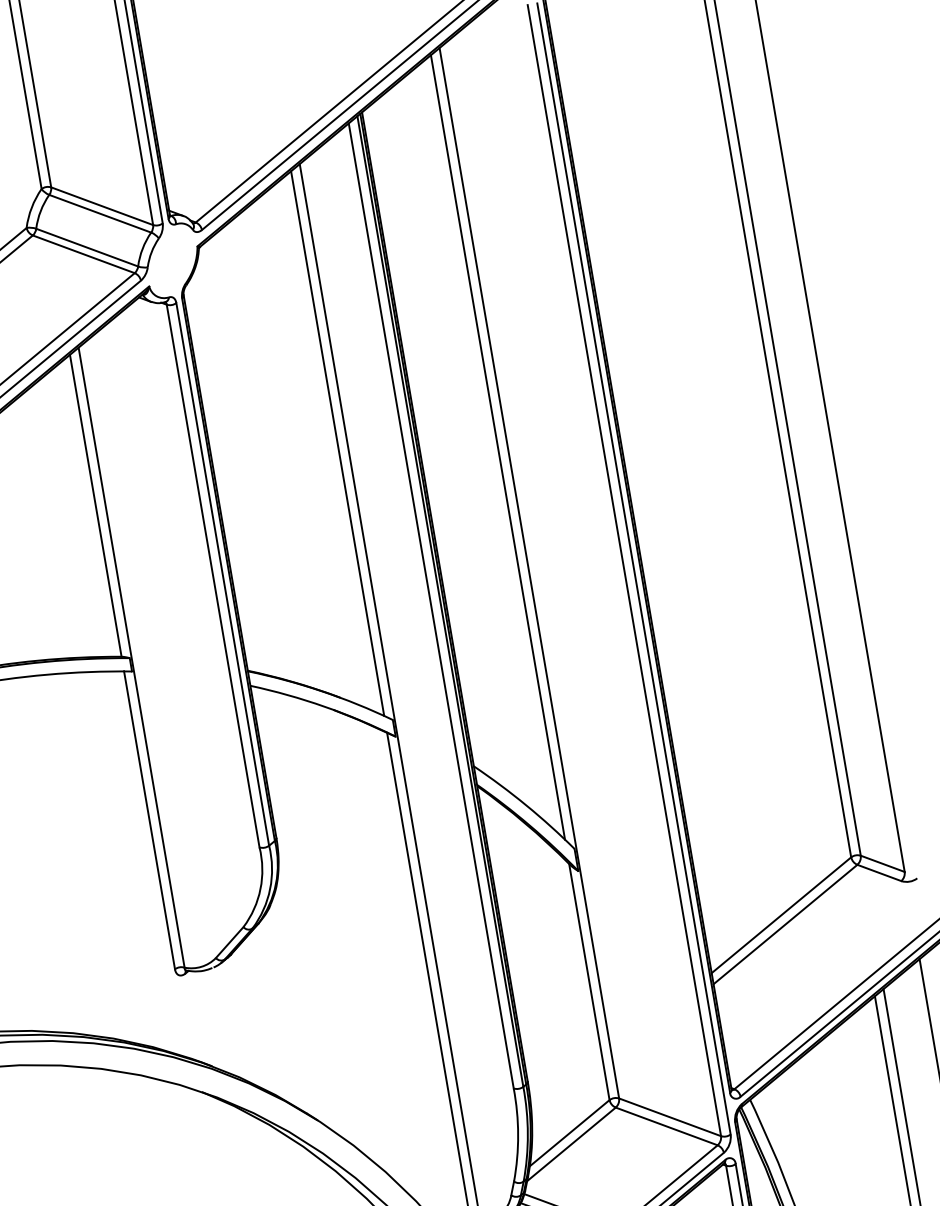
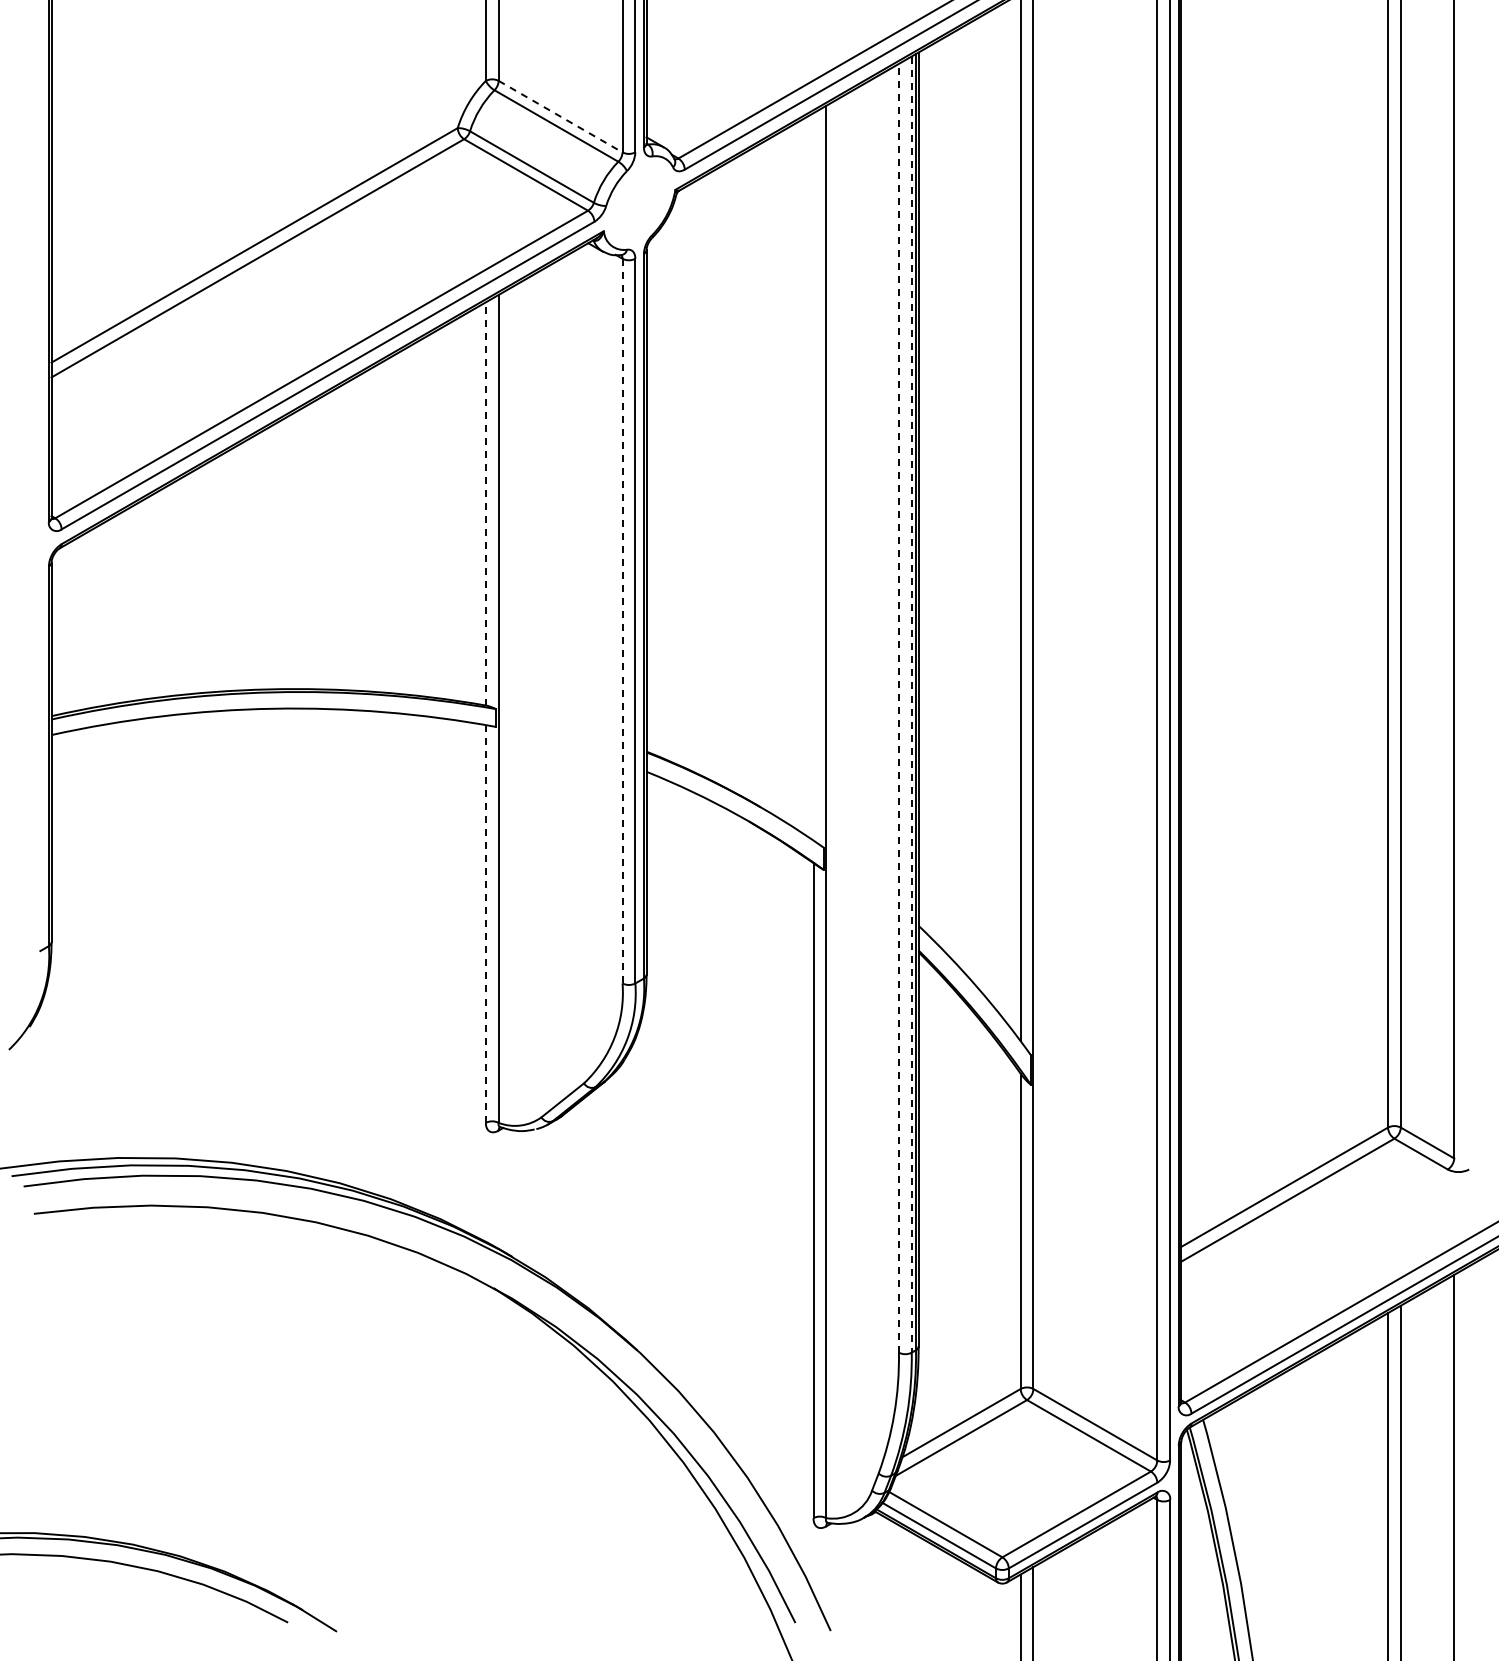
line: (102, 206) -> (560, 116), solid -> dashed
line: (337, 443) -> (813, 476), removed
line: (95, 505) -> (485, 503), solid -> dashed
line: (213, 575) -> (622, 620), solid -> dashed
line: (440, 602) -> (911, 705), solid -> dashed
line: (430, 605) -> (898, 707), solid -> dashed
line: (149, 820) -> (485, 923), solid -> dashed

